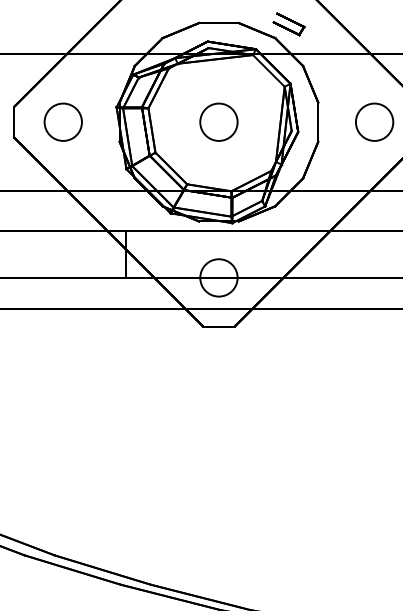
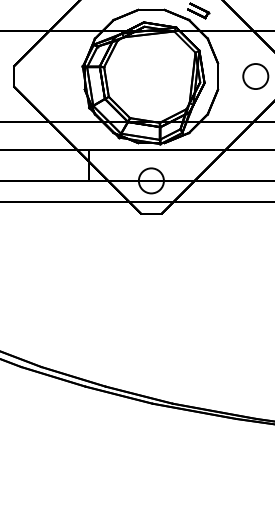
circle: (62, 122) -> (46, 76), removed
circle: (219, 122) -> (151, 76), removed

